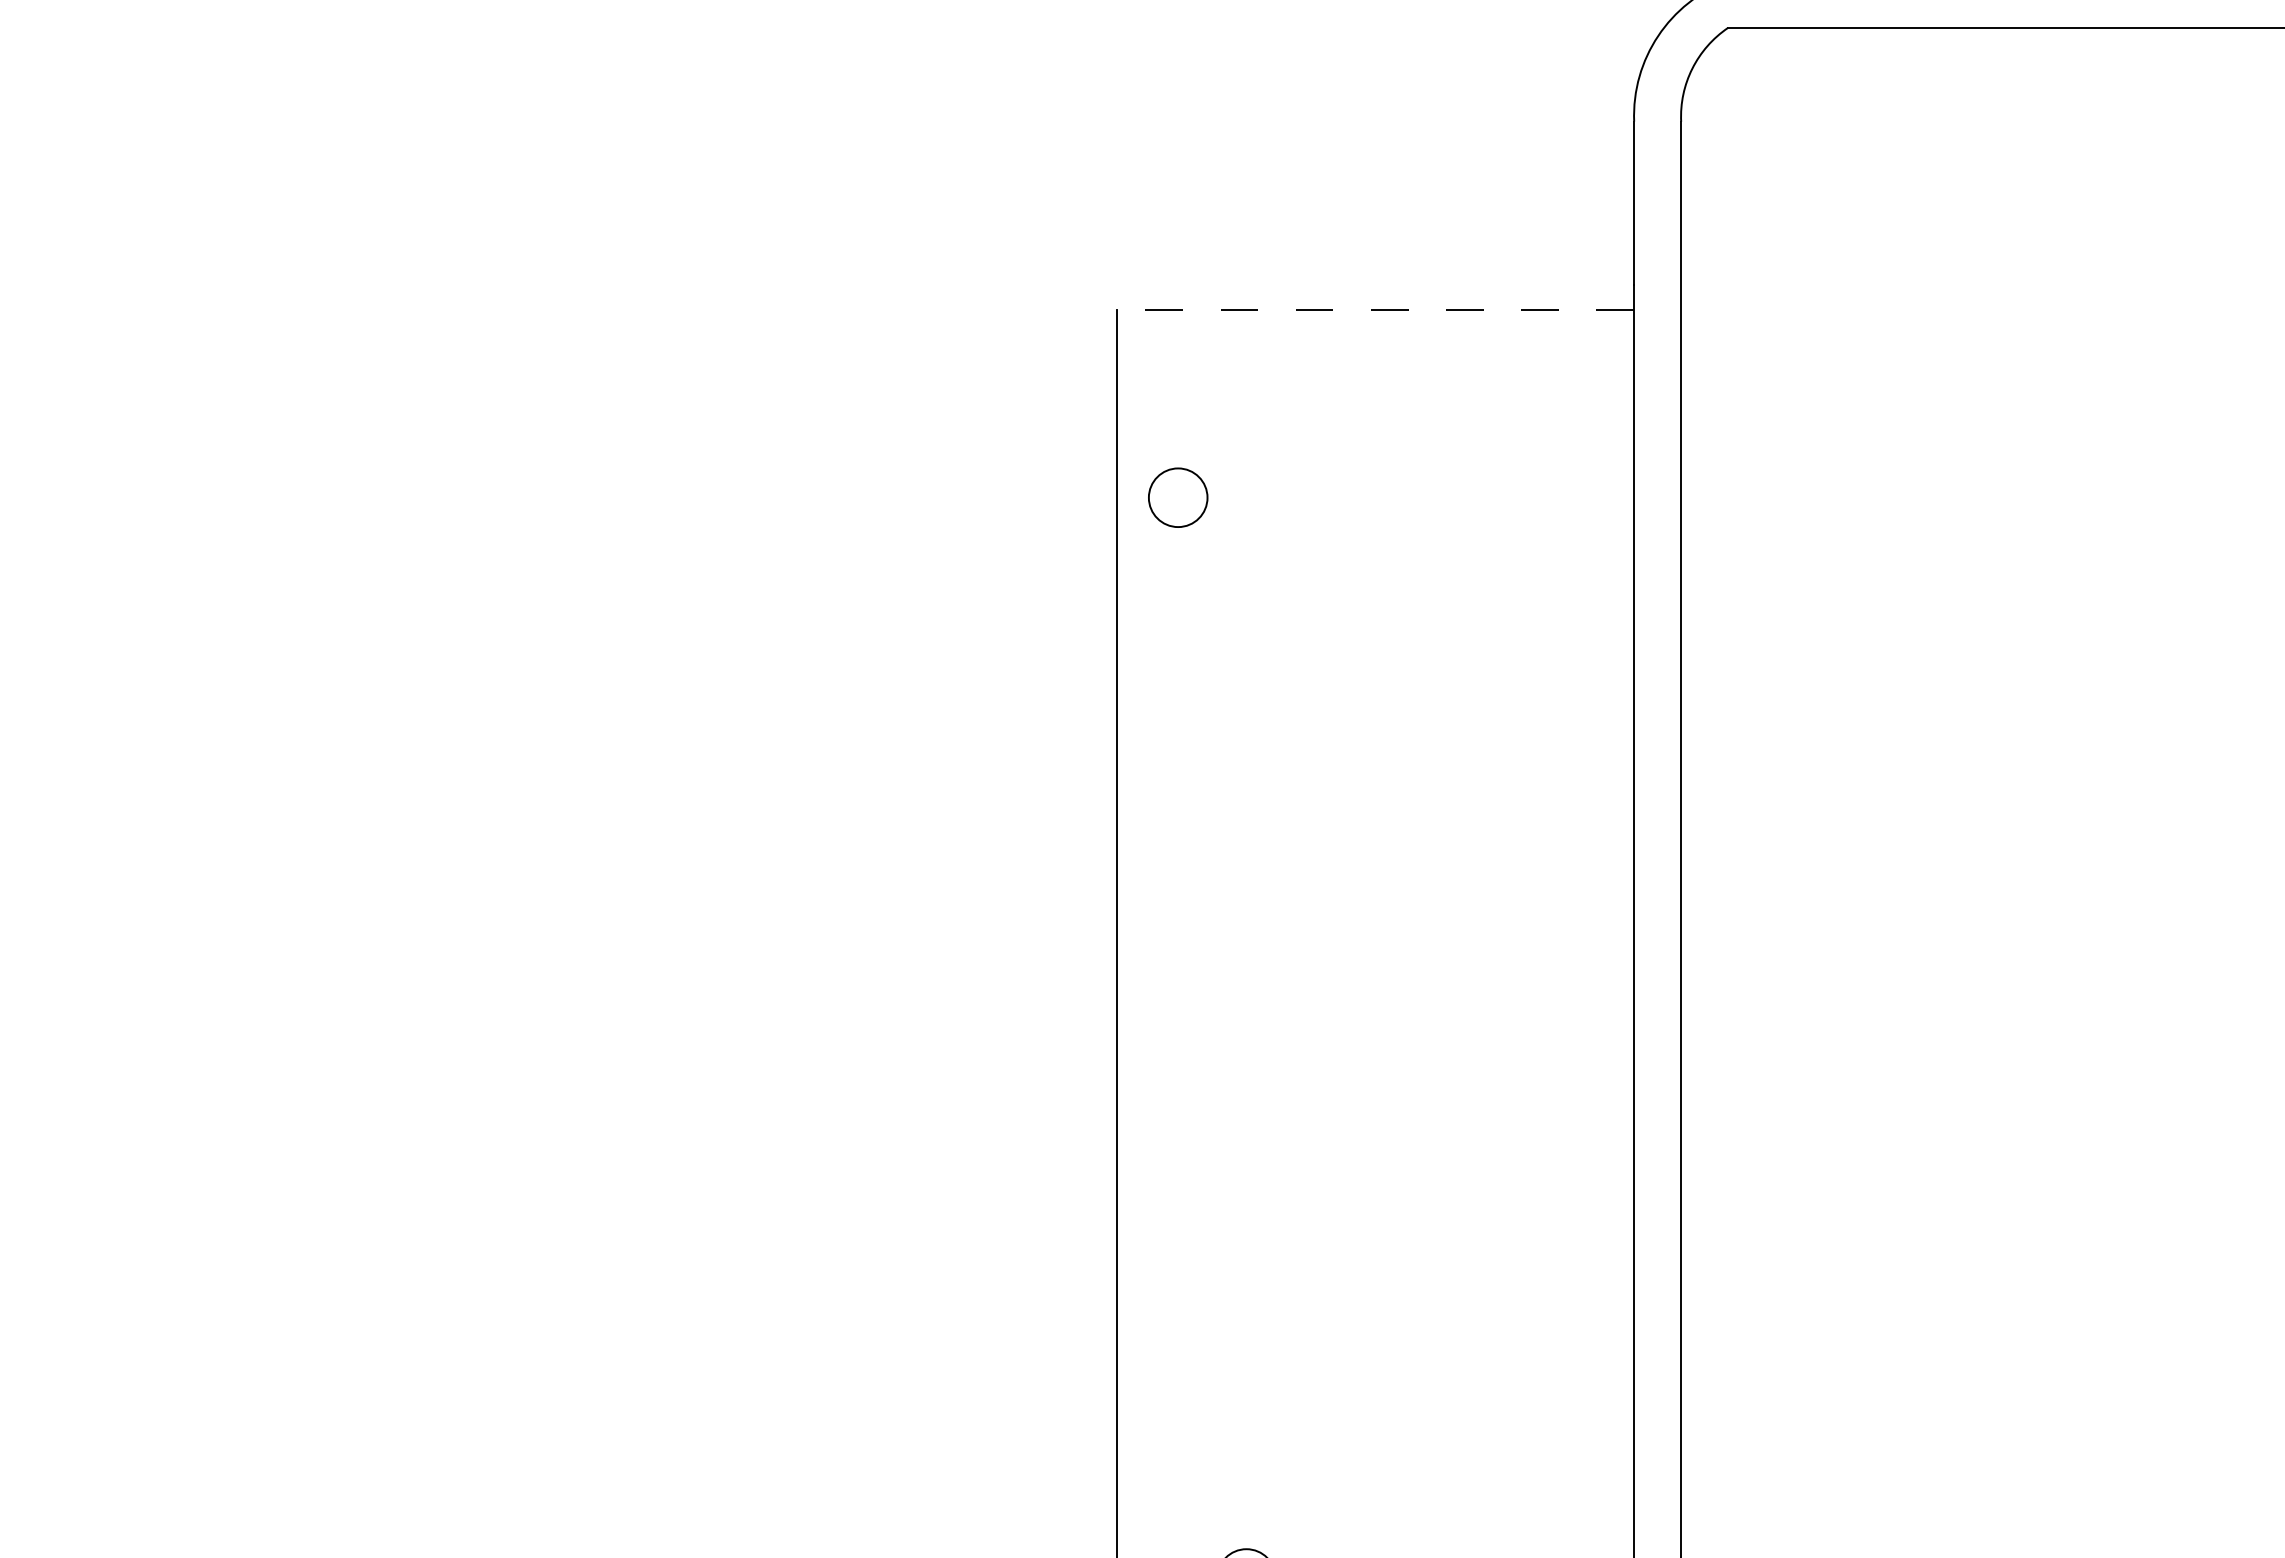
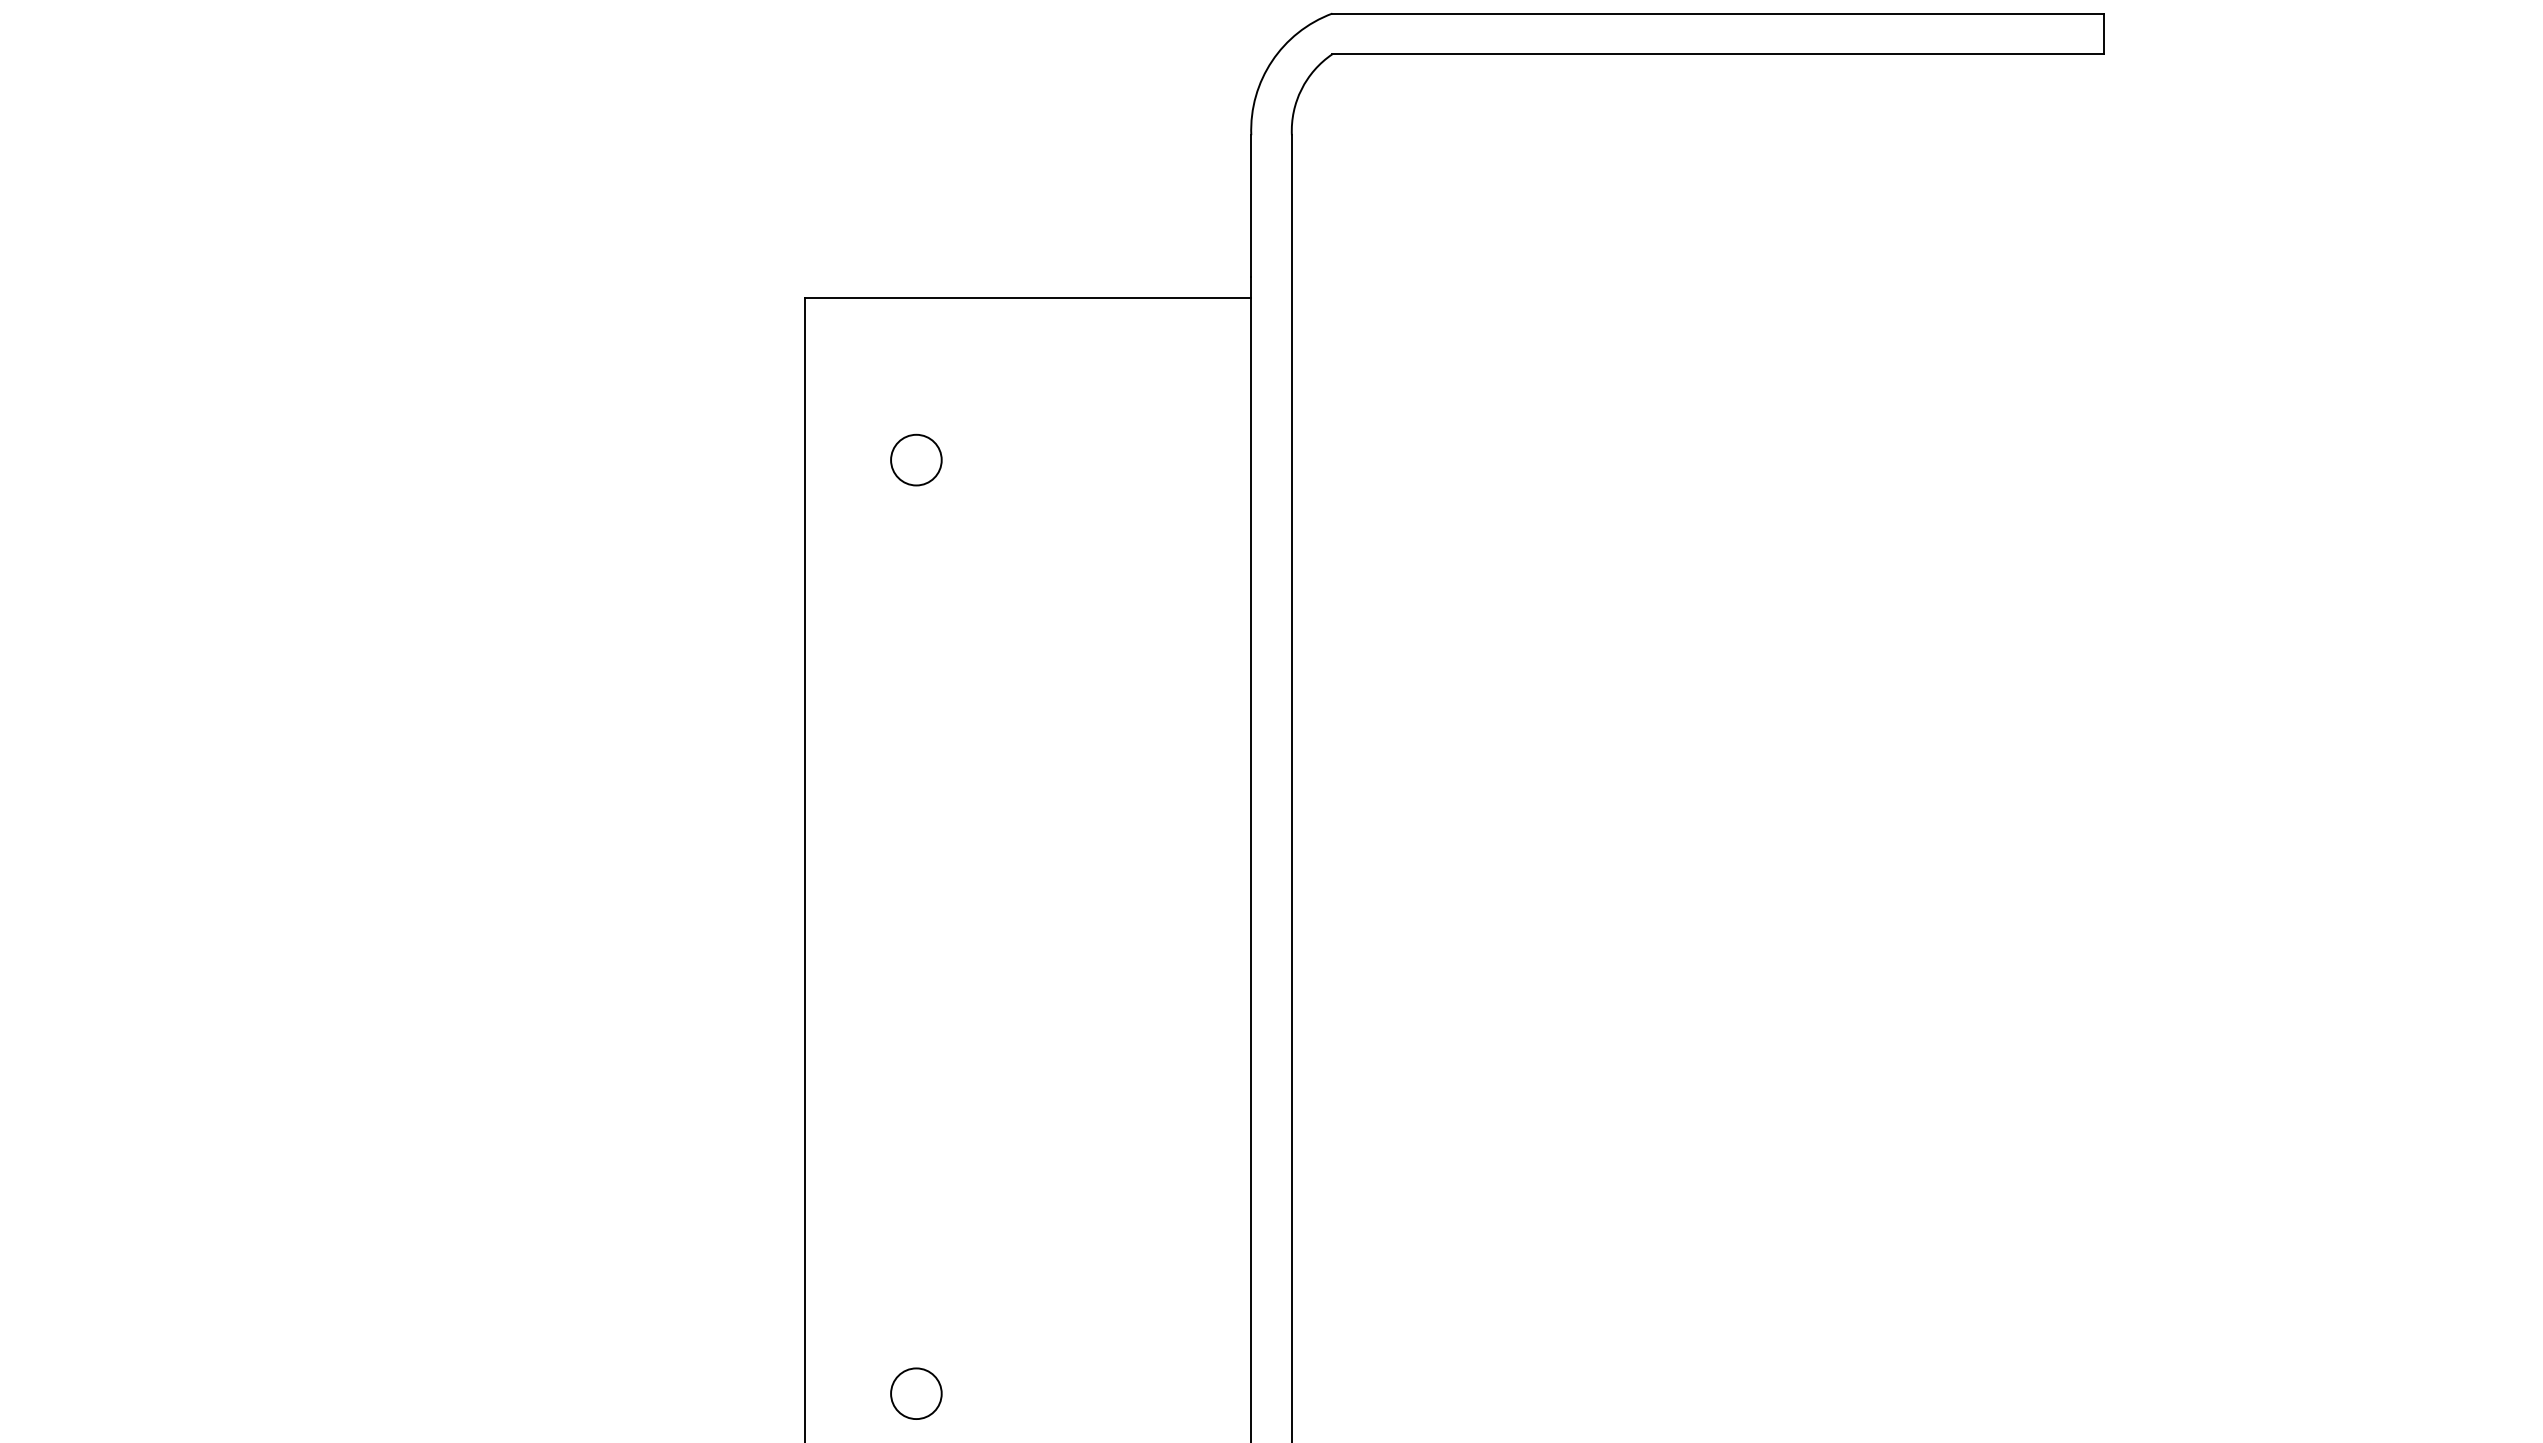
line: (1375, 309) -> (1027, 297), dashed -> solid
circle: (1178, 497) -> (916, 459), moved

